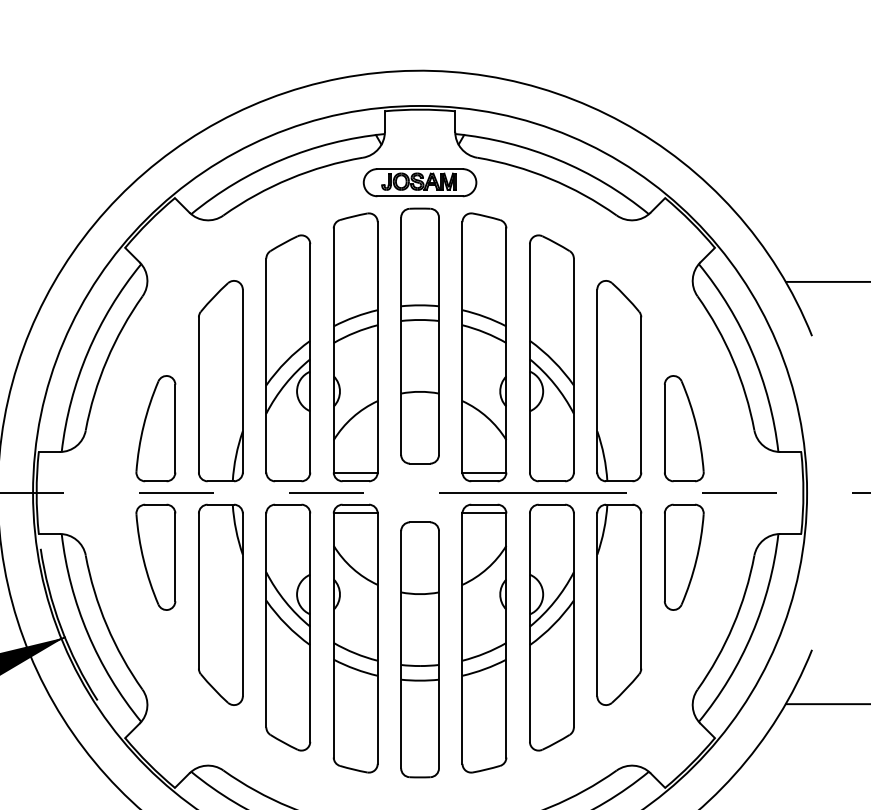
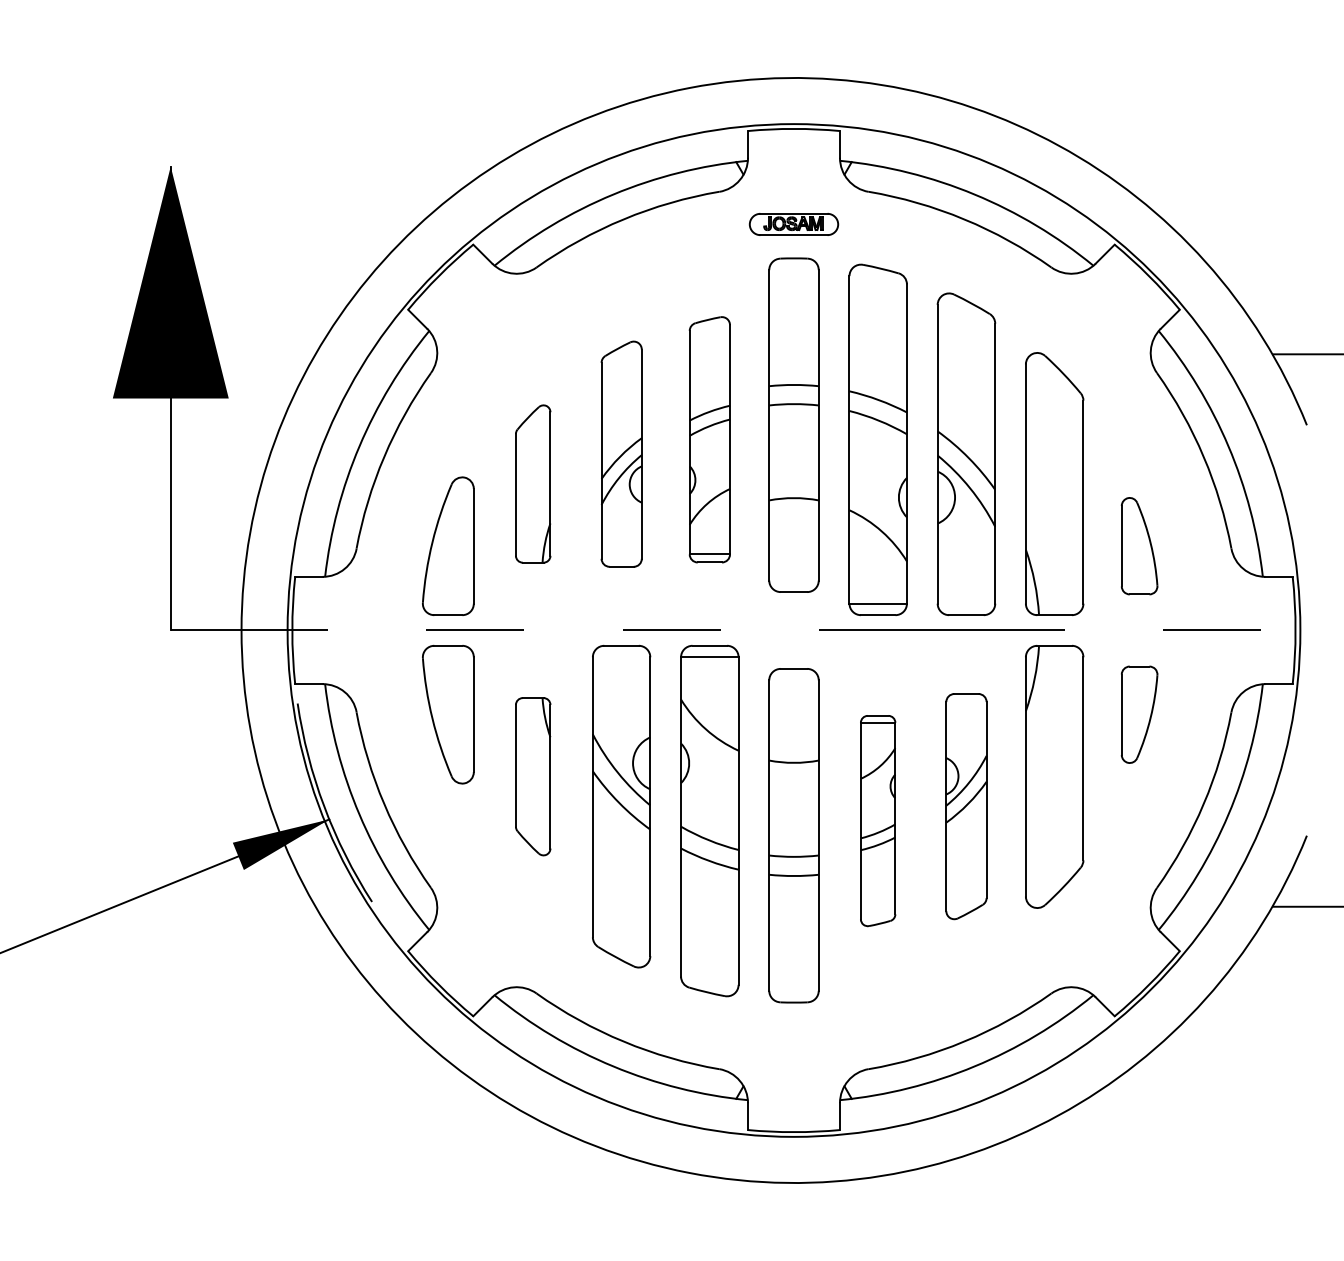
part: (419, 182) -> (793, 224), size x0.6
part: (355, 347) -> (709, 439), size x0.7
part: (288, 357) -> (621, 453), size x0.7
part: (220, 380) -> (532, 483), size x0.6
part: (684, 428) -> (1139, 545), size x0.7
part: (684, 557) -> (1139, 714), size x0.7
part: (220, 604) -> (532, 776), size x0.6
part: (551, 627) -> (966, 806), size x0.7
part: (483, 638) -> (877, 820), size x0.6

